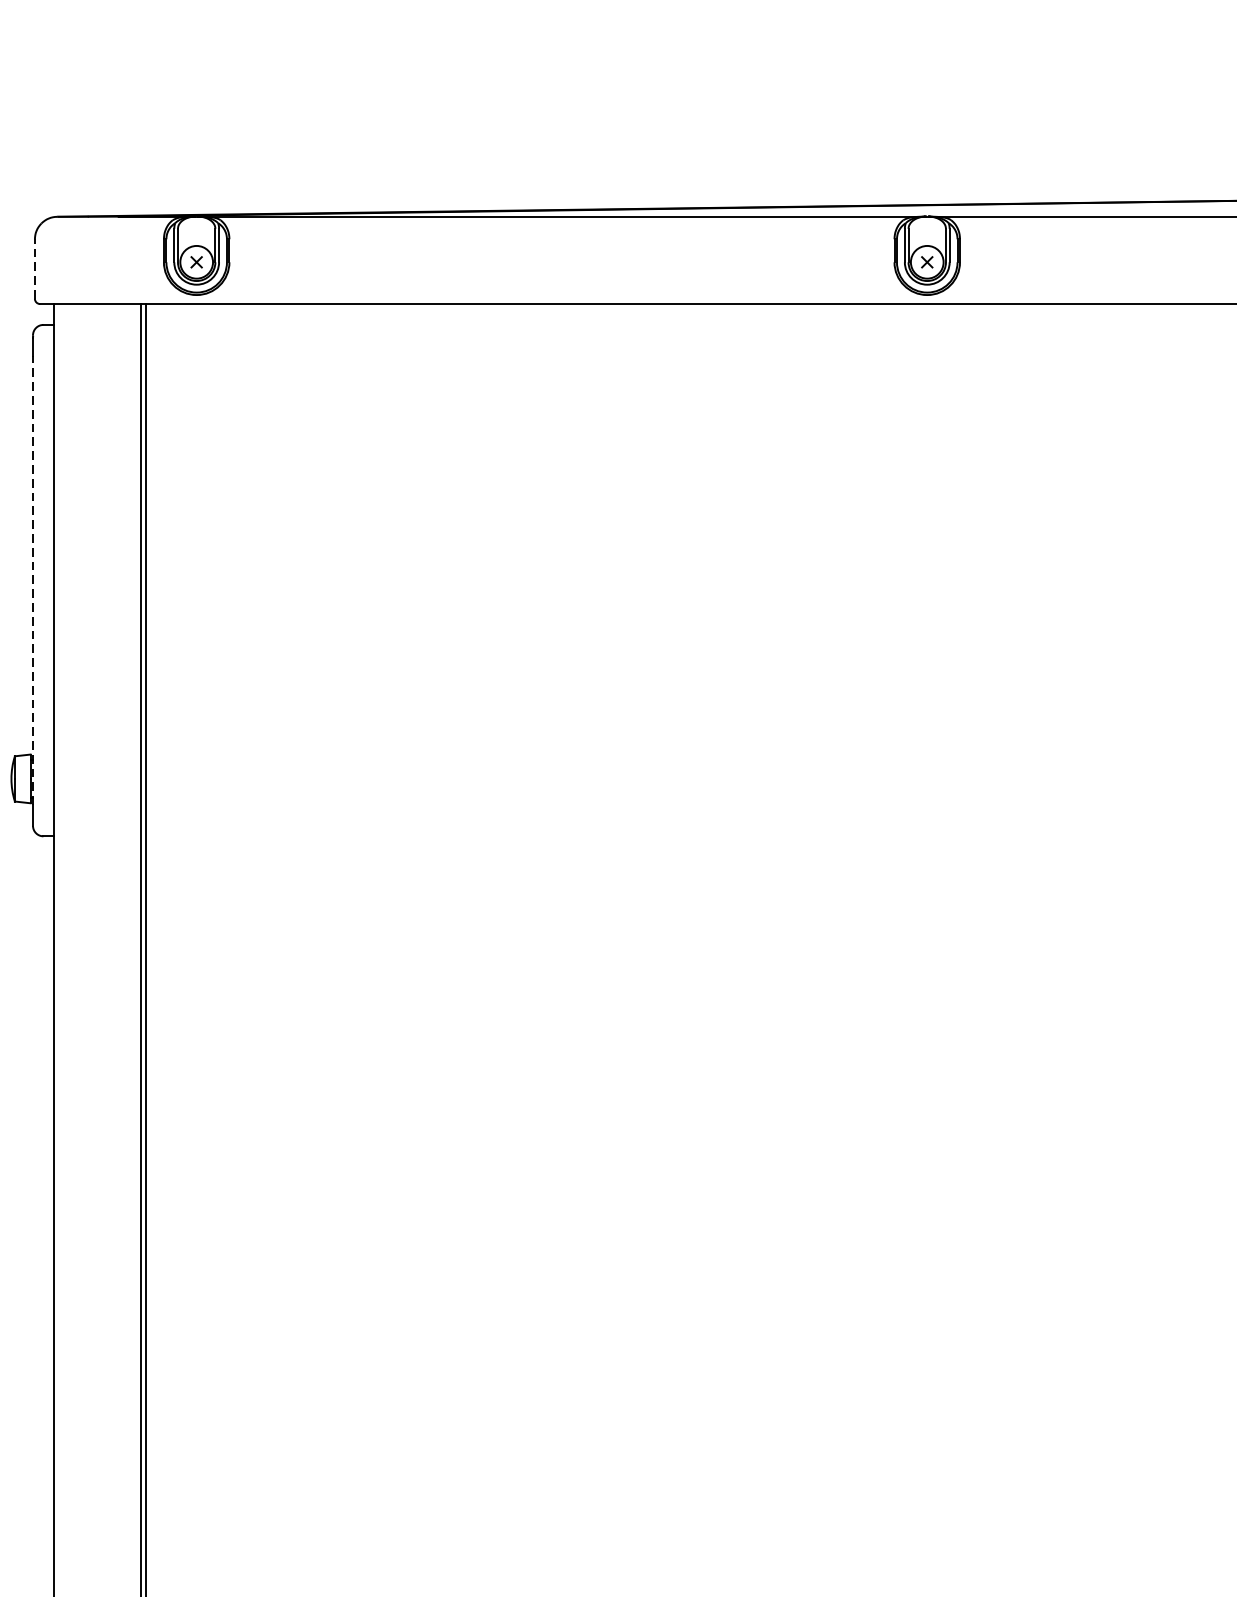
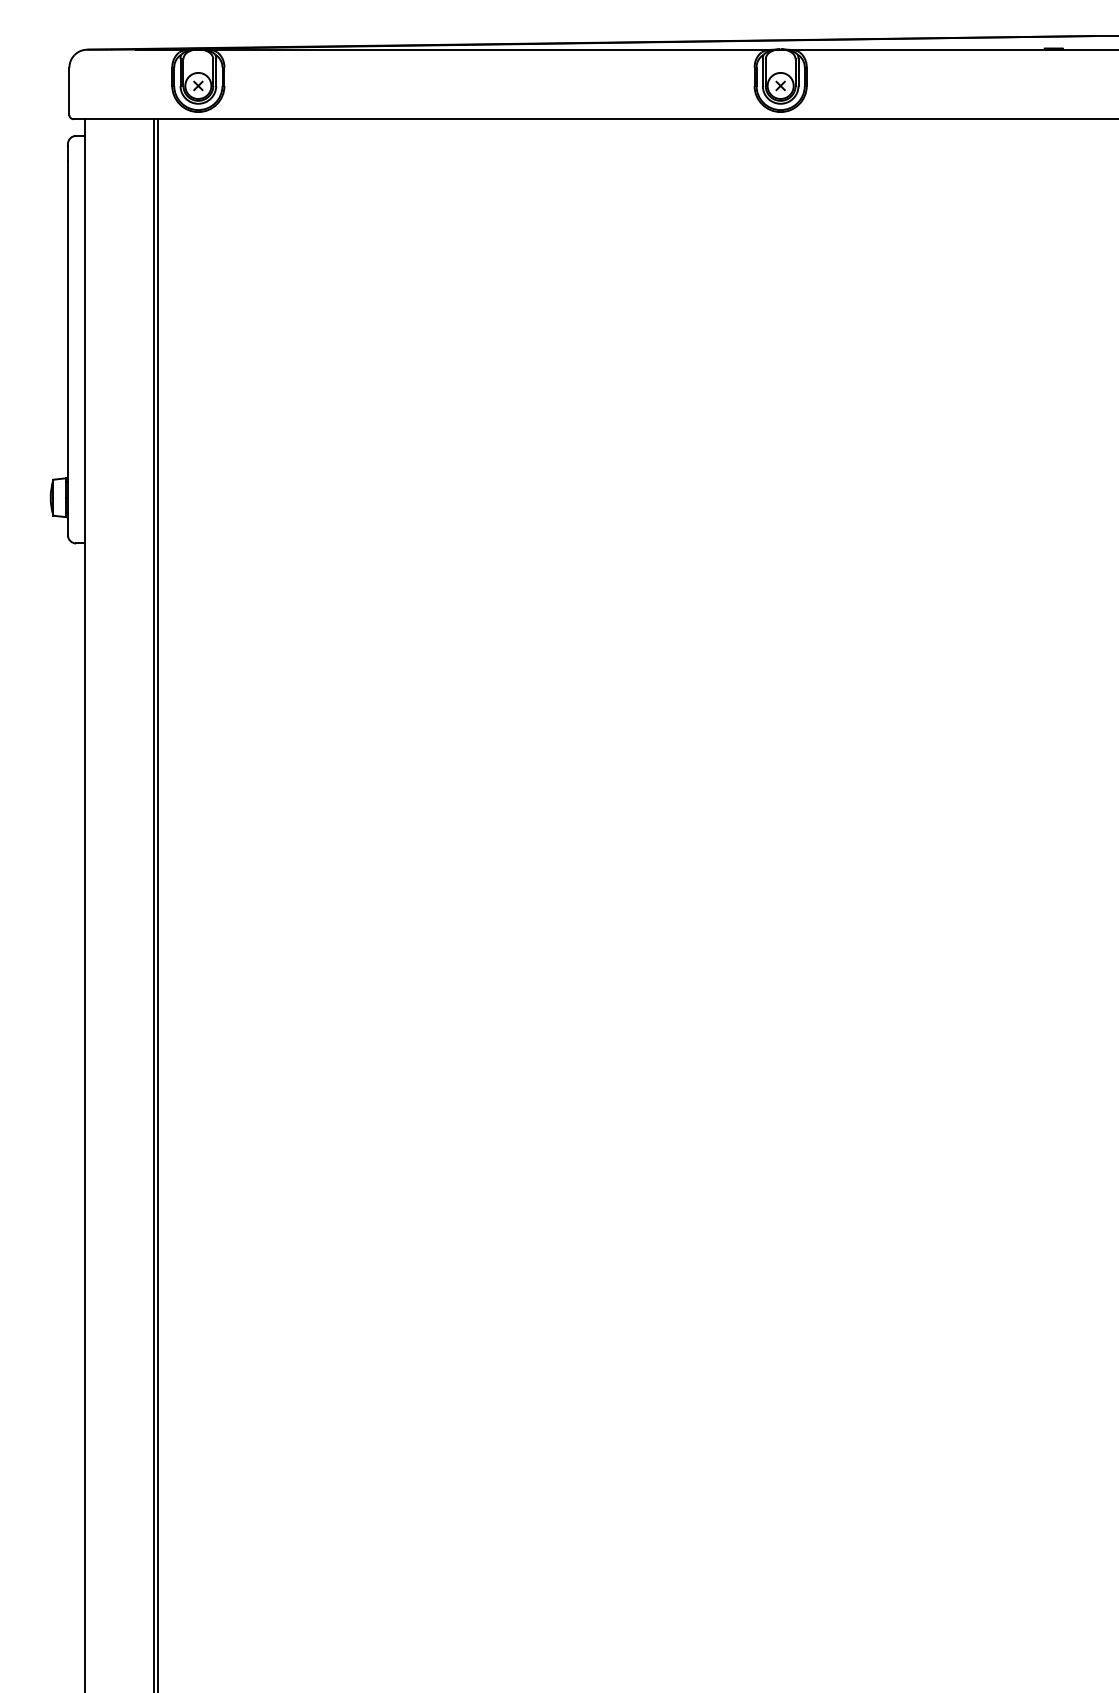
line: (35, 269) -> (69, 91), dashed -> solid
line: (32, 580) -> (67, 339), dashed -> solid

